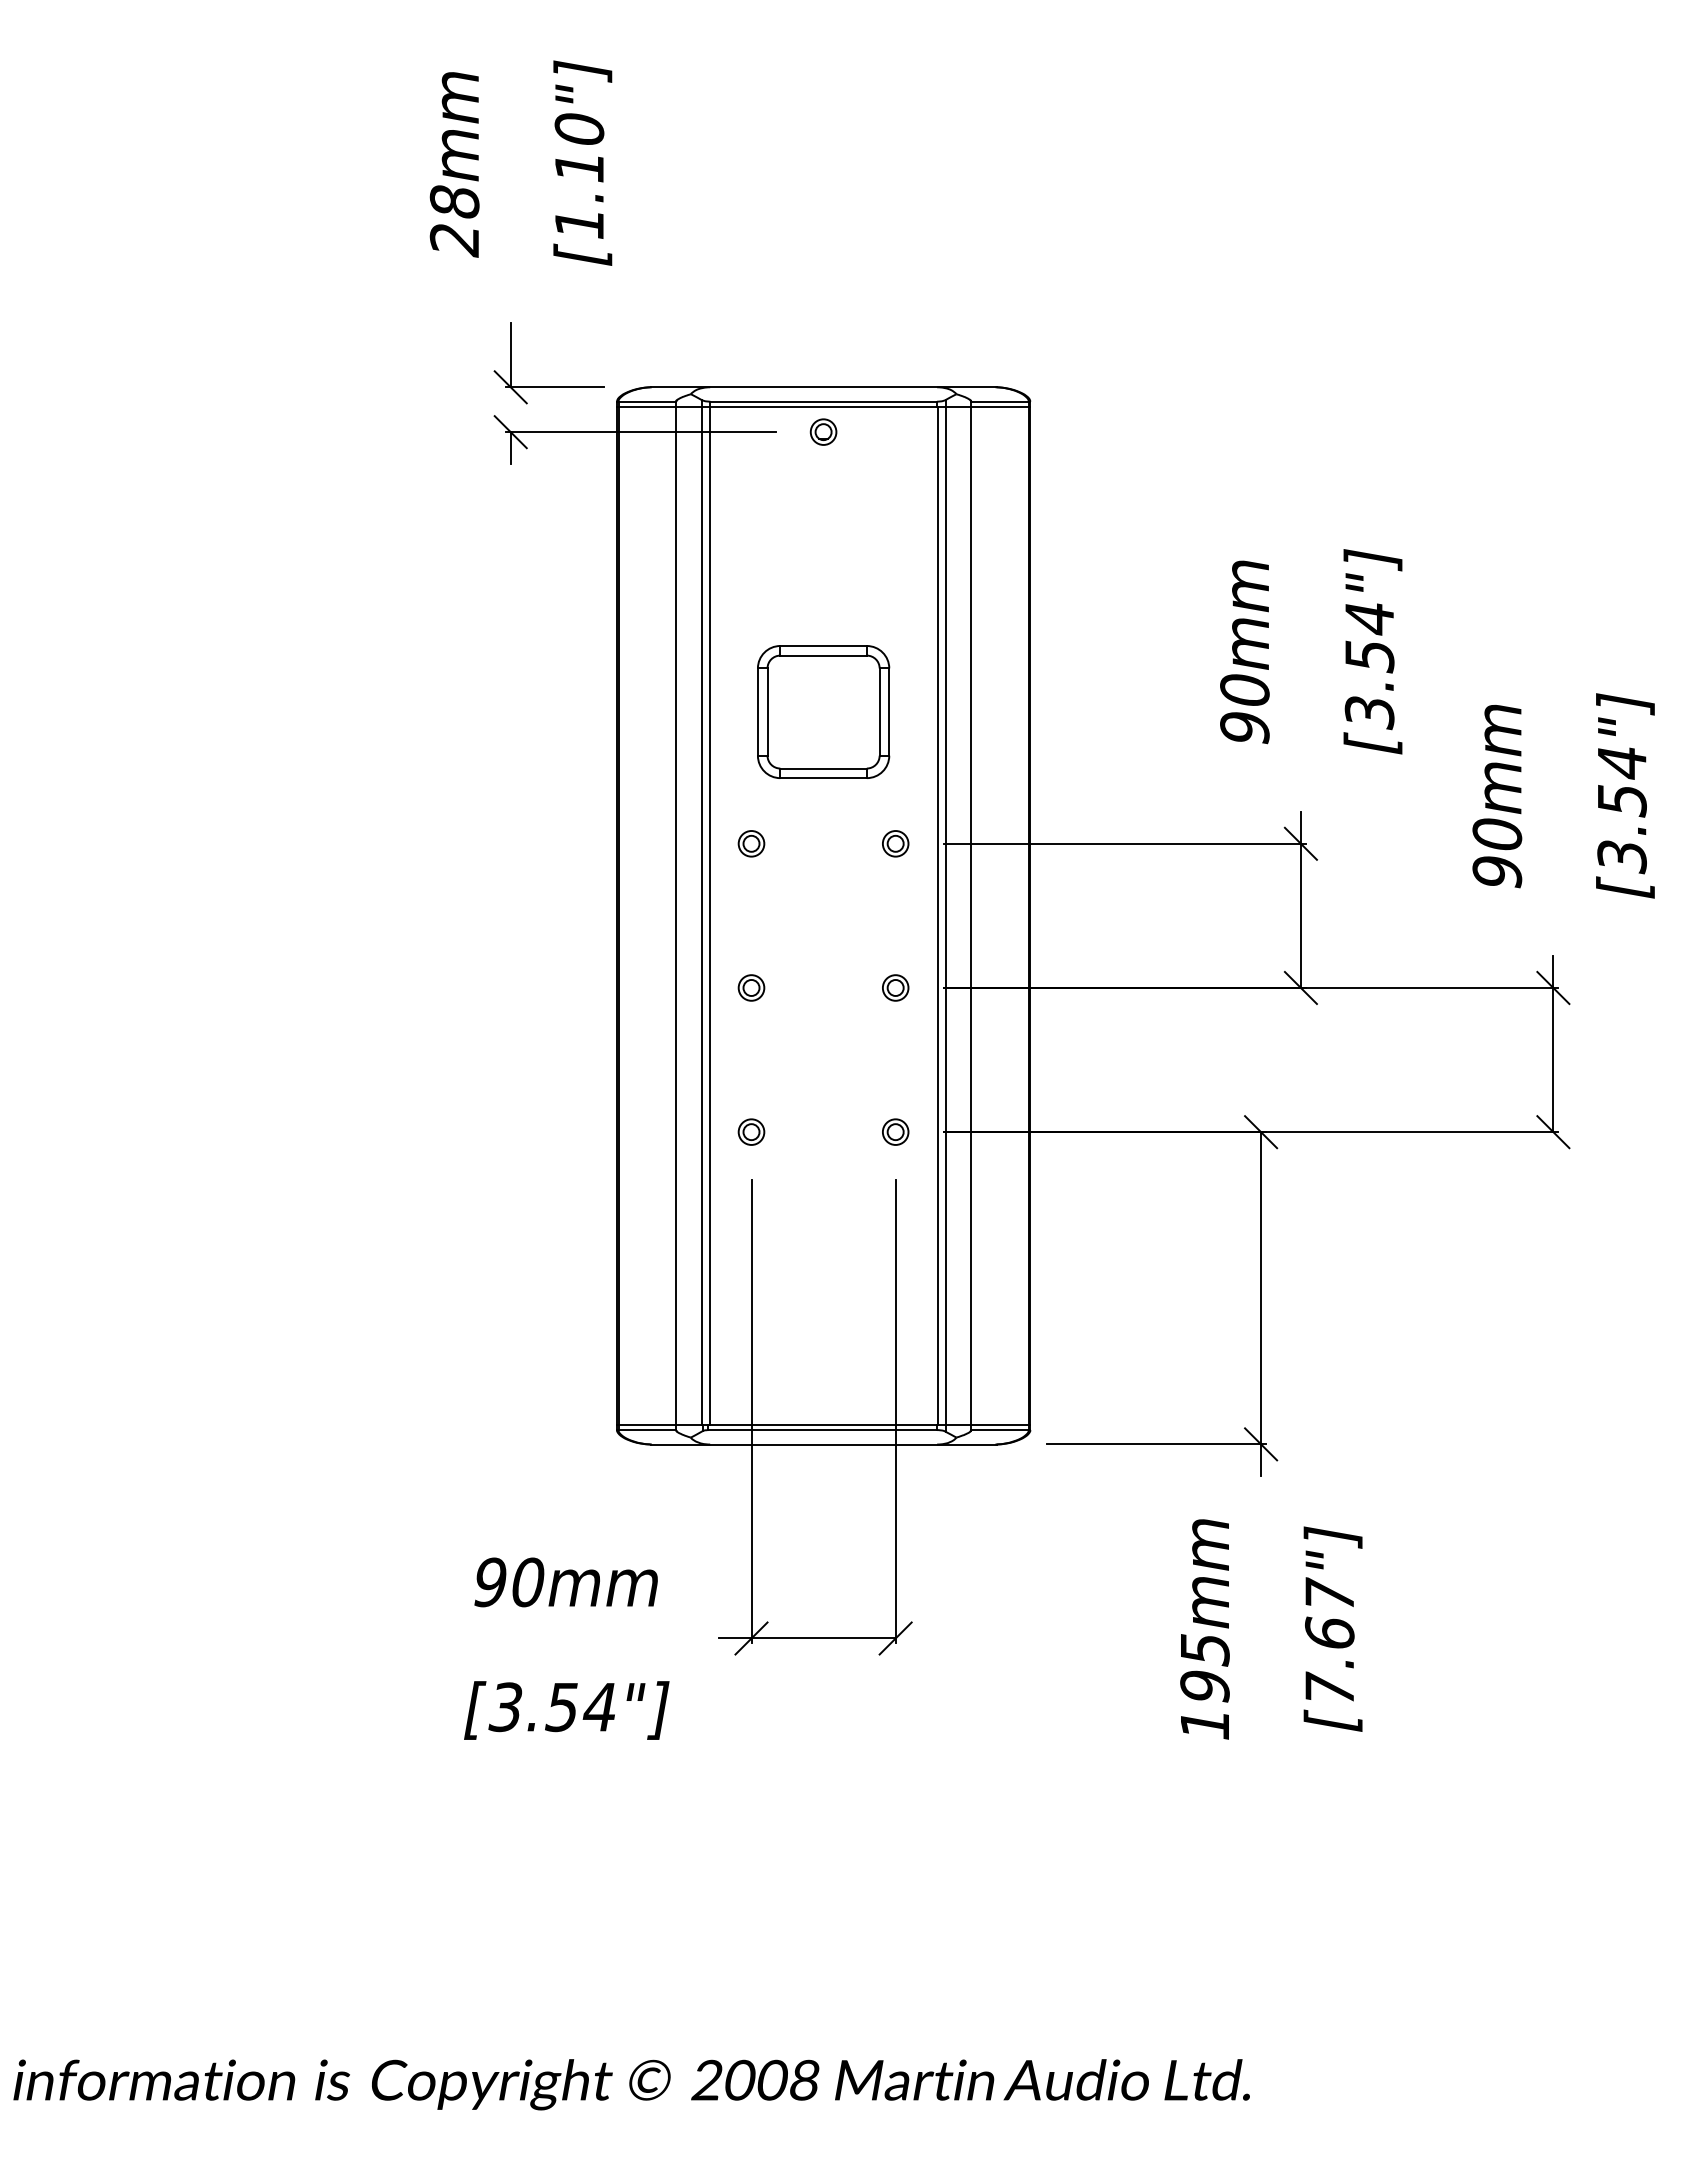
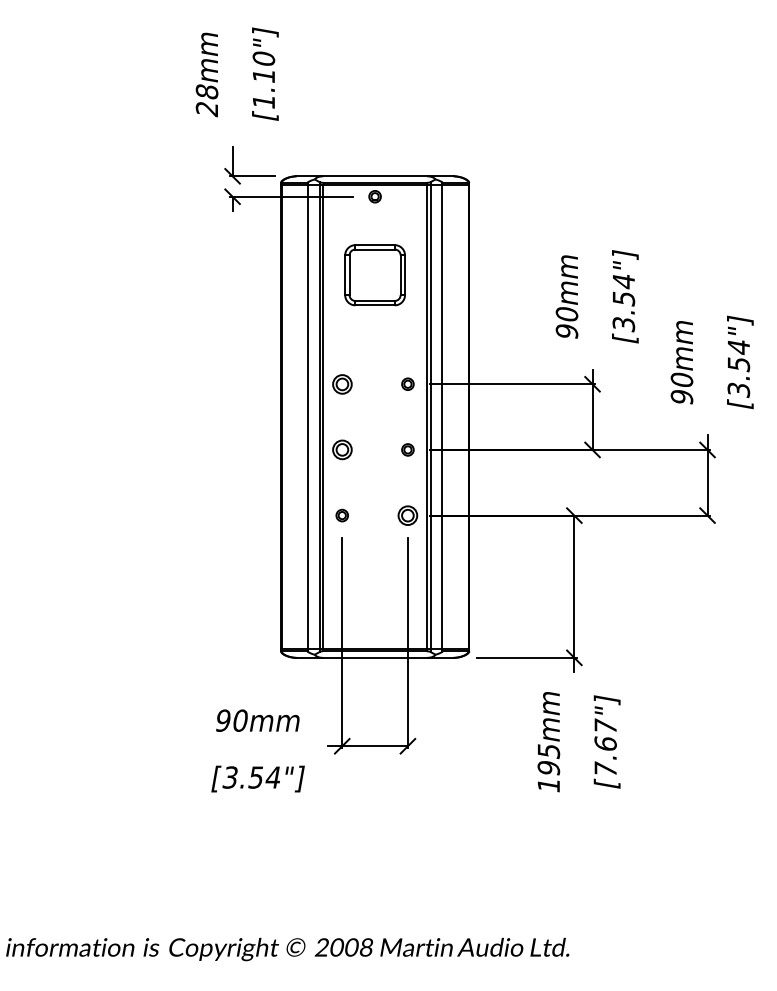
part: (822, 712) -> (374, 275), moved
part: (749, 842) -> (341, 383), size x1.6
part: (749, 987) -> (341, 449), size x1.6
part: (894, 1131) -> (407, 515), size x1.6

